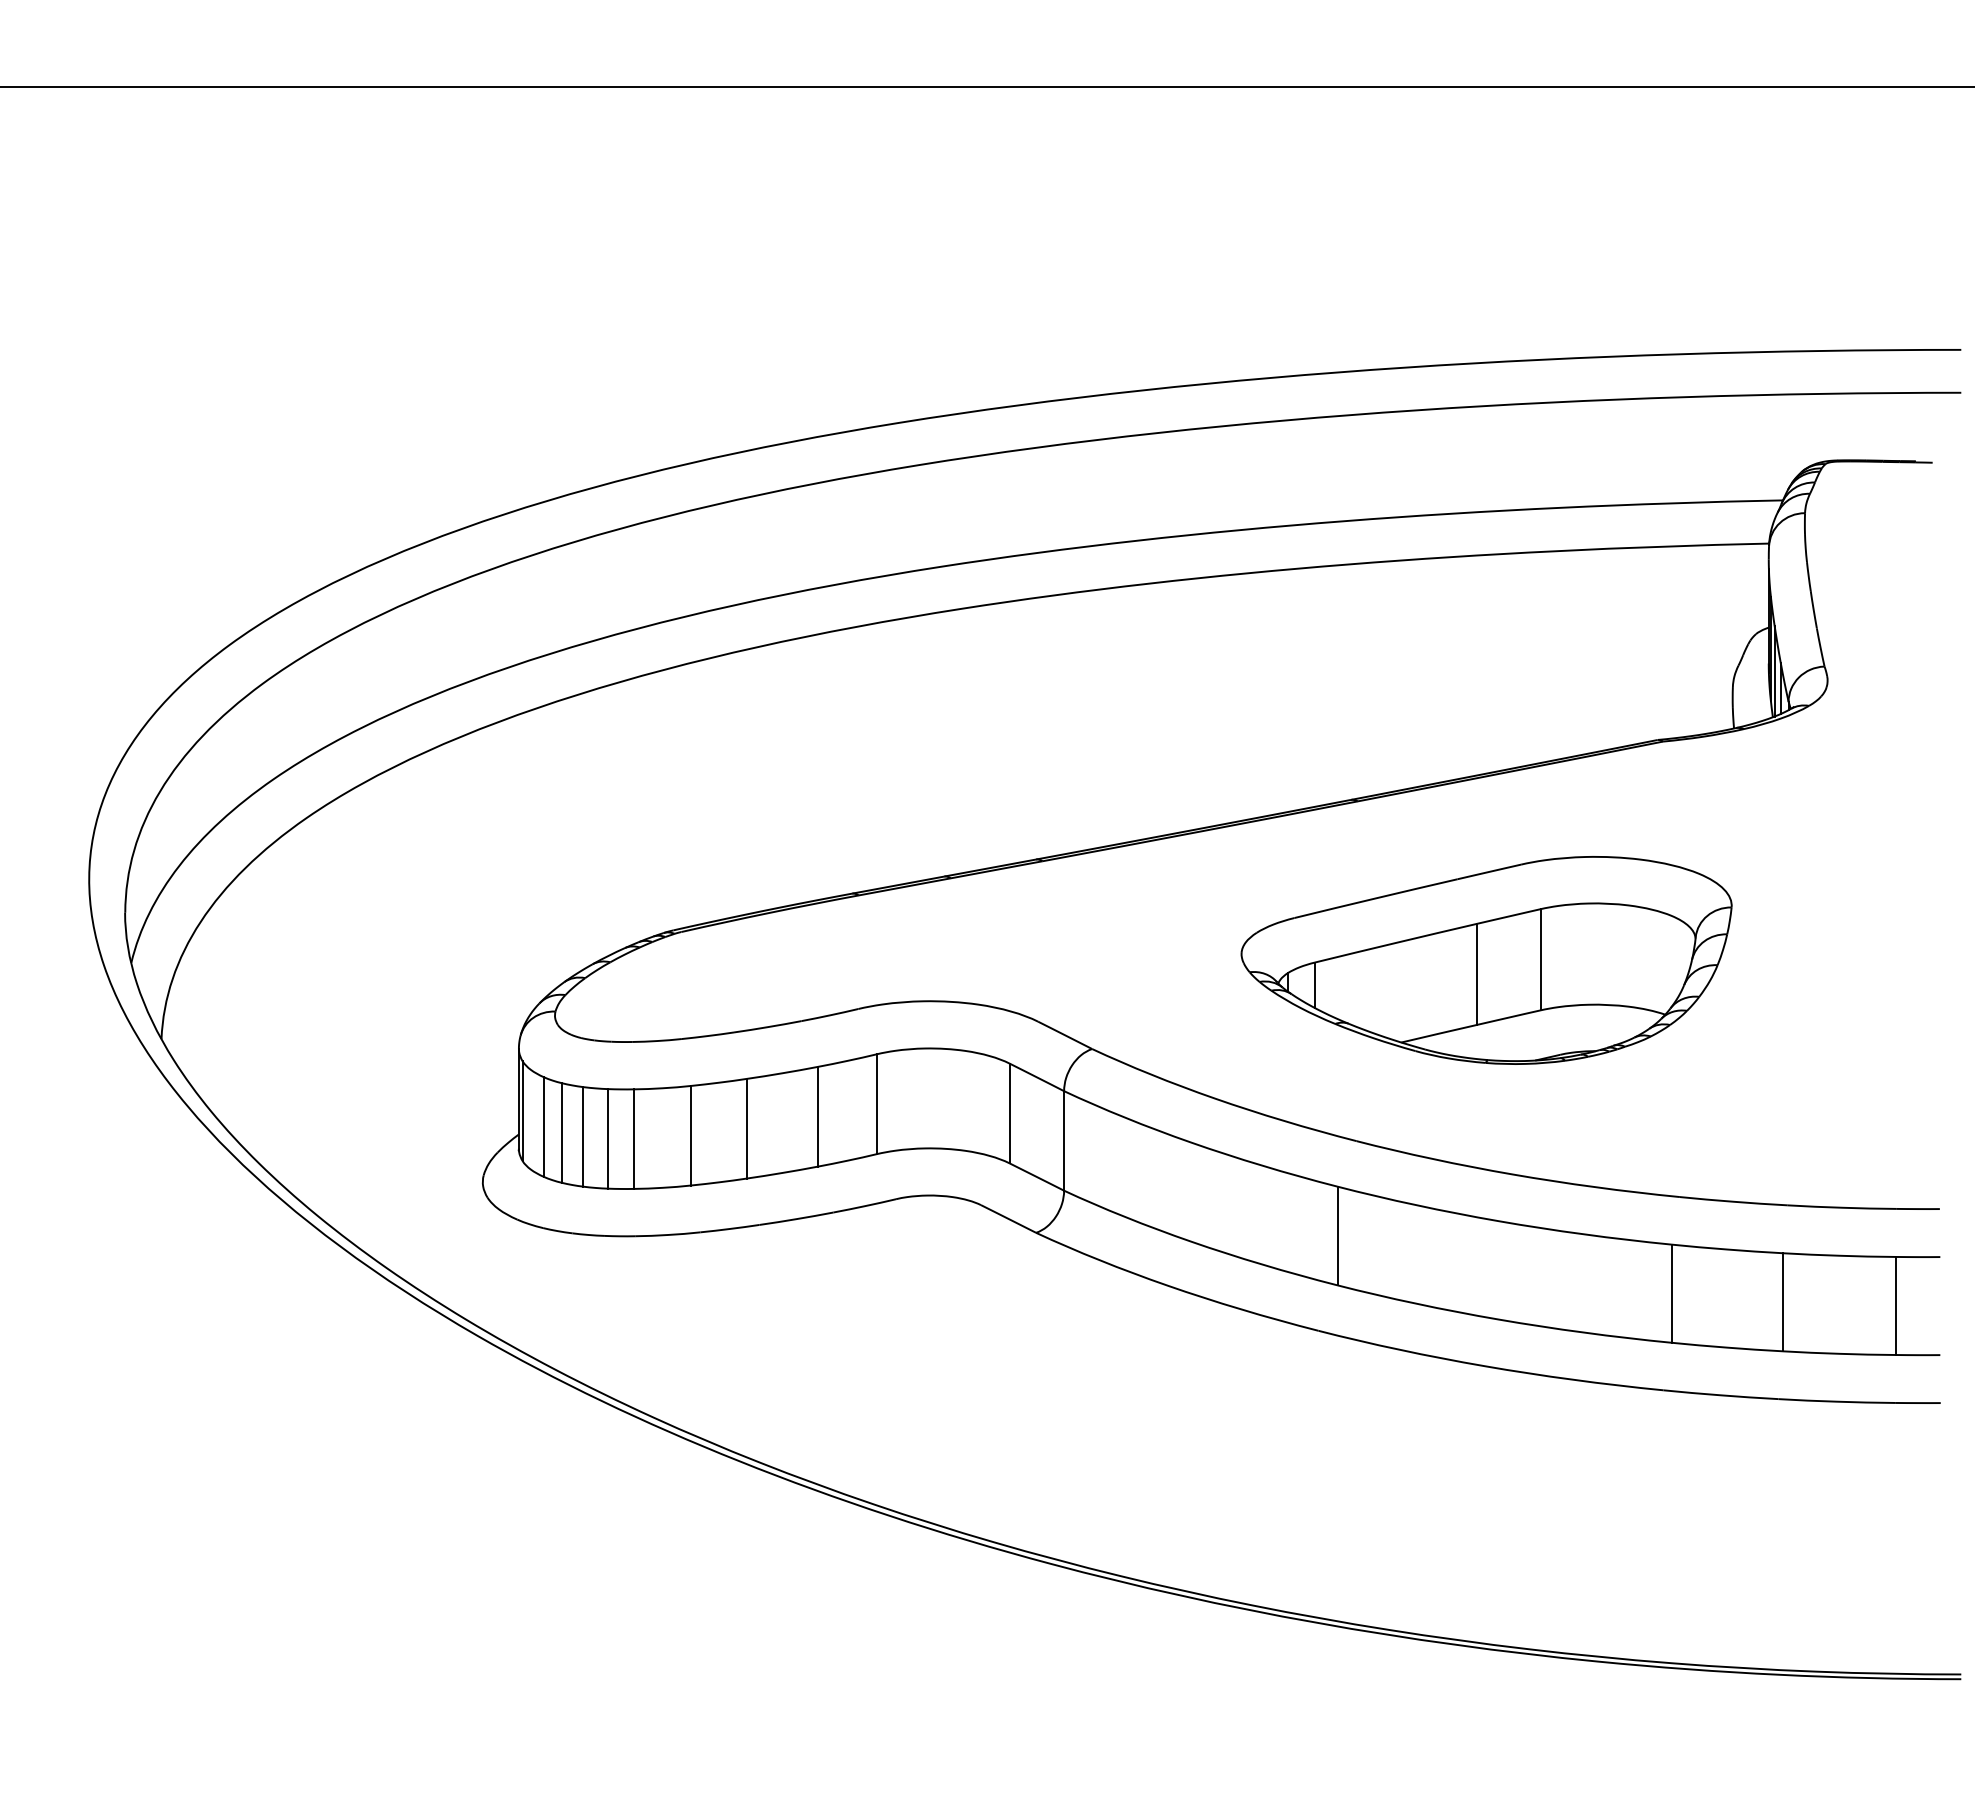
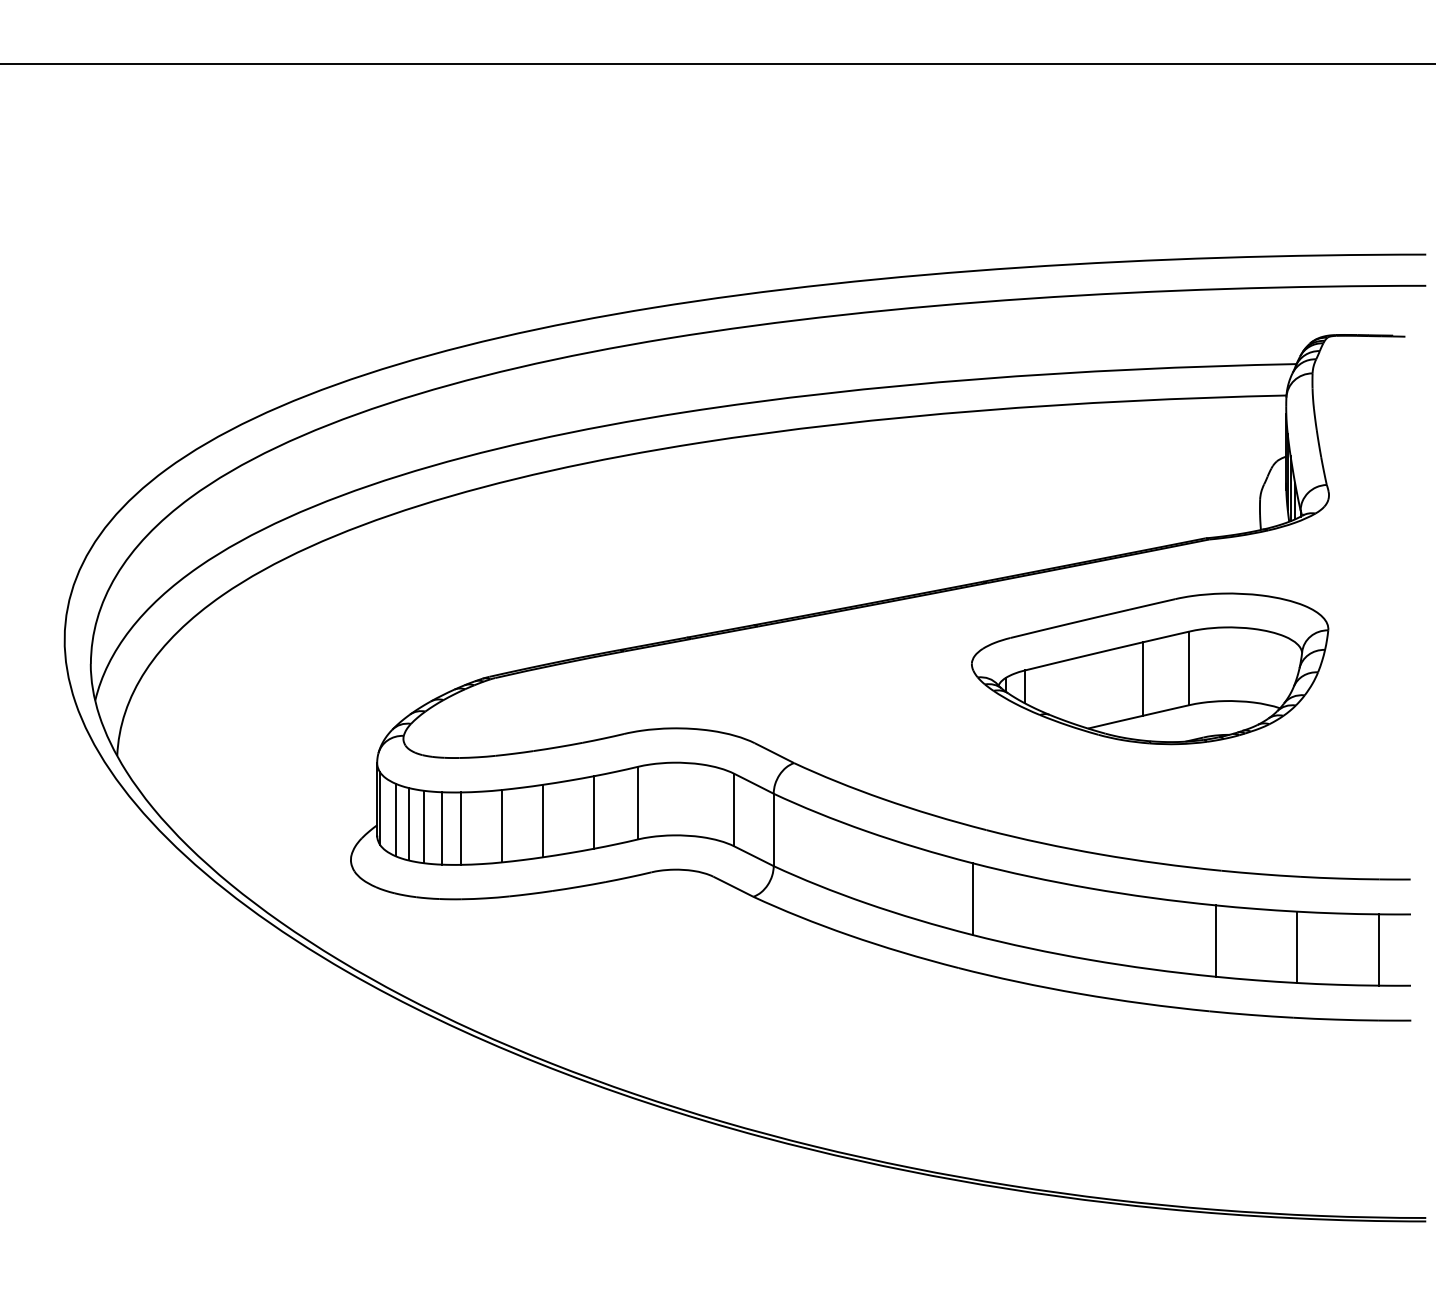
part: (1486, 960) -> (1150, 668), moved

